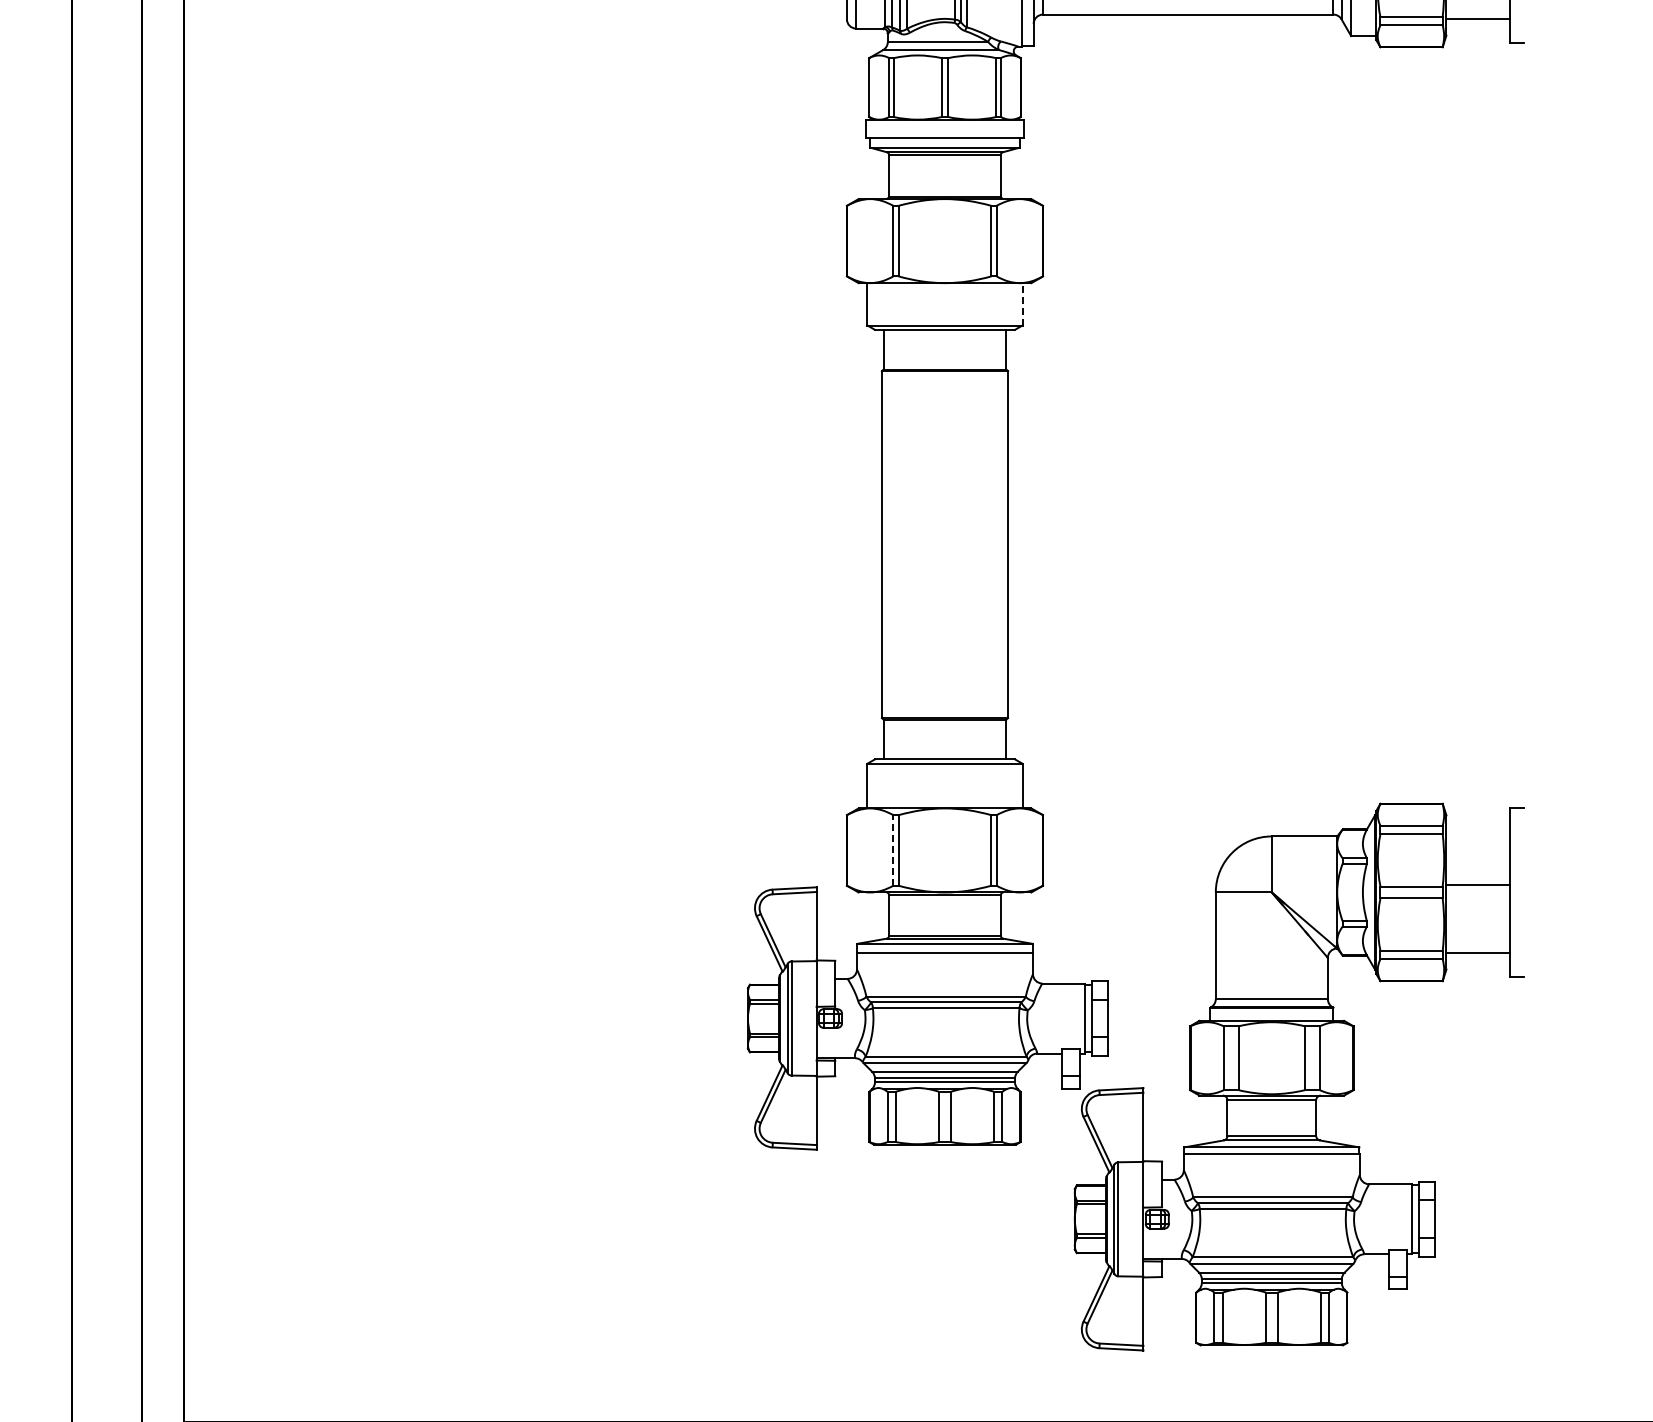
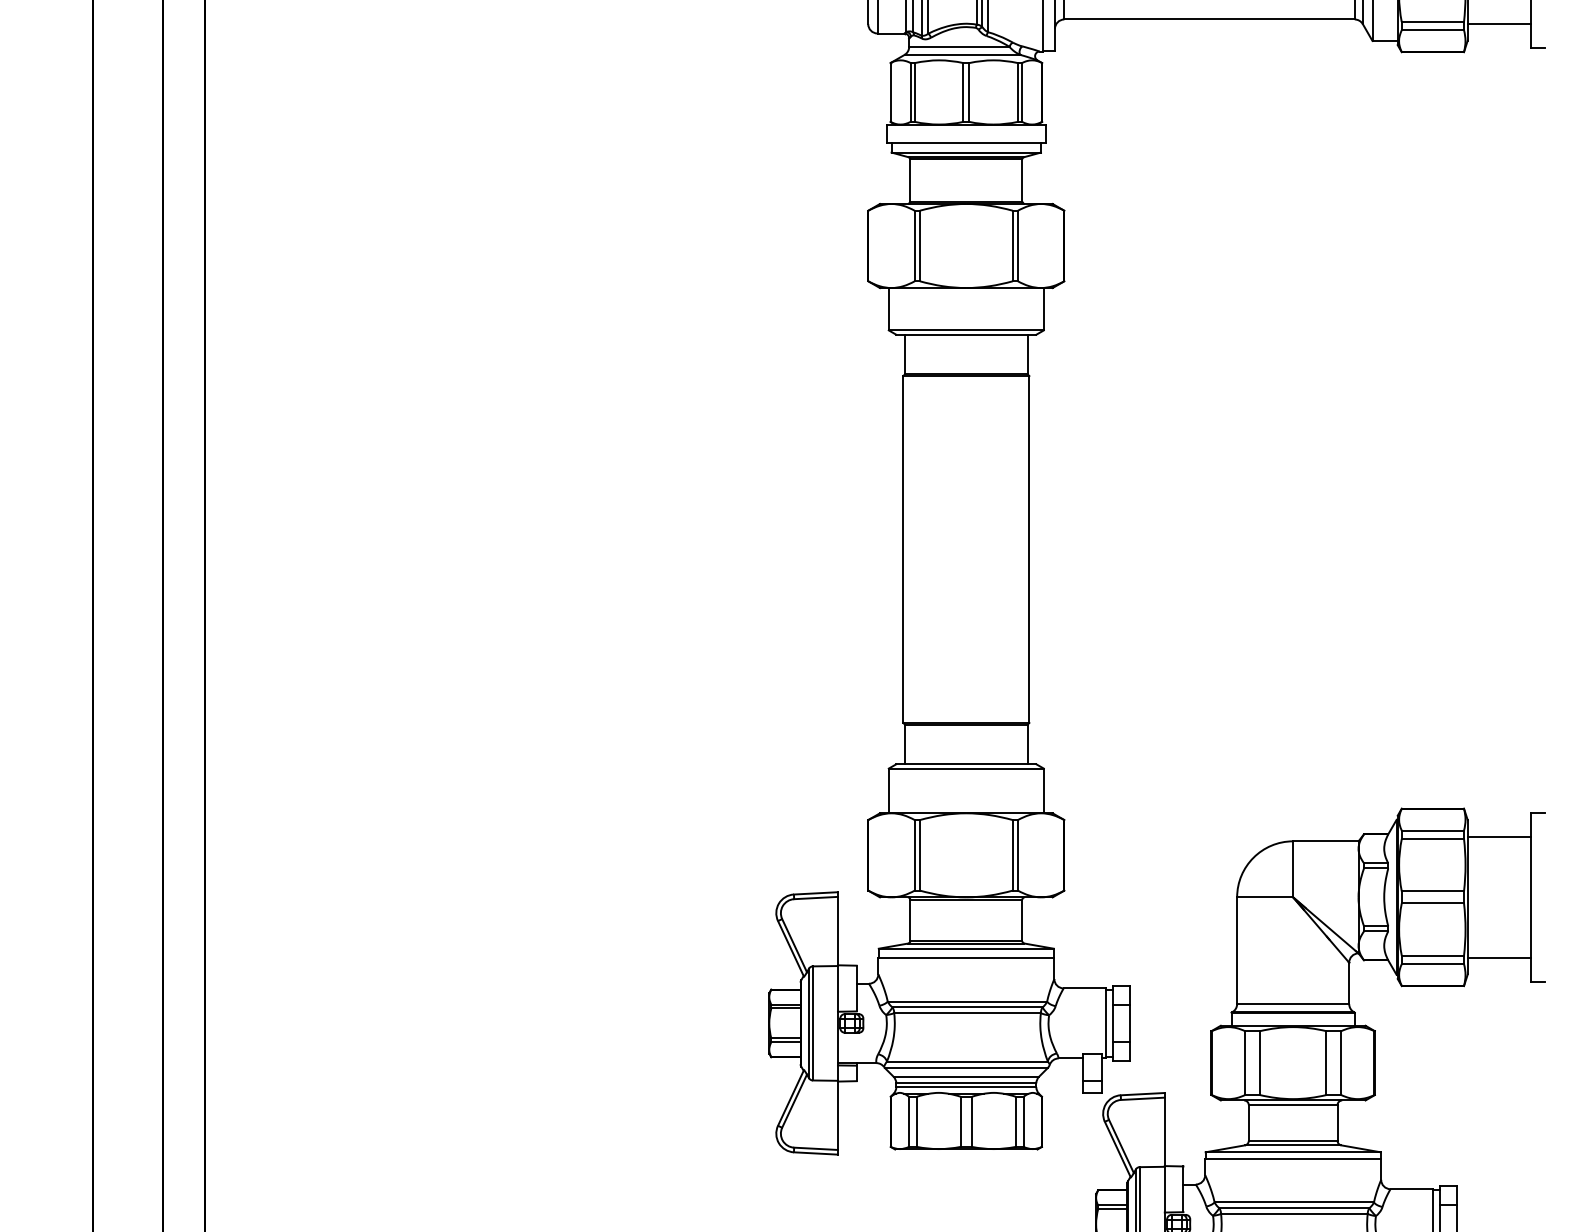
line: (1022, 303) -> (1043, 308), dashed -> solid
line: (893, 849) -> (914, 854), dashed -> solid
line: (1477, 884) -> (1498, 836), moved

